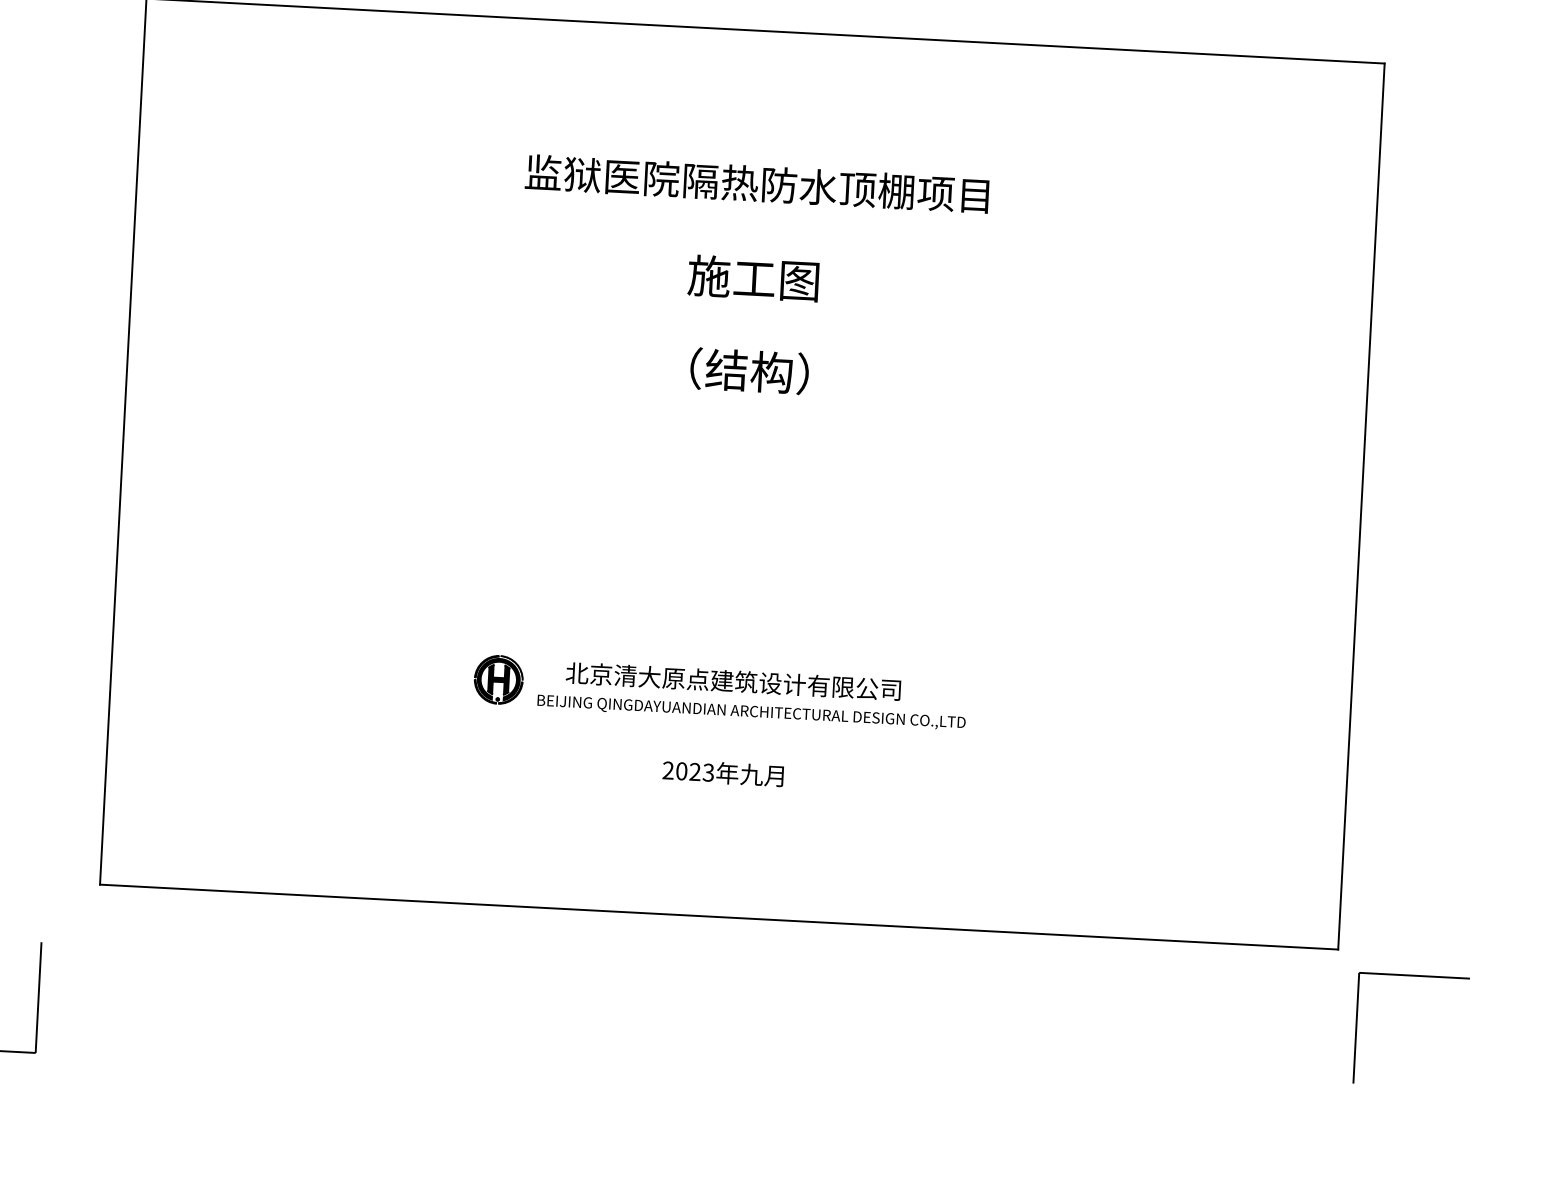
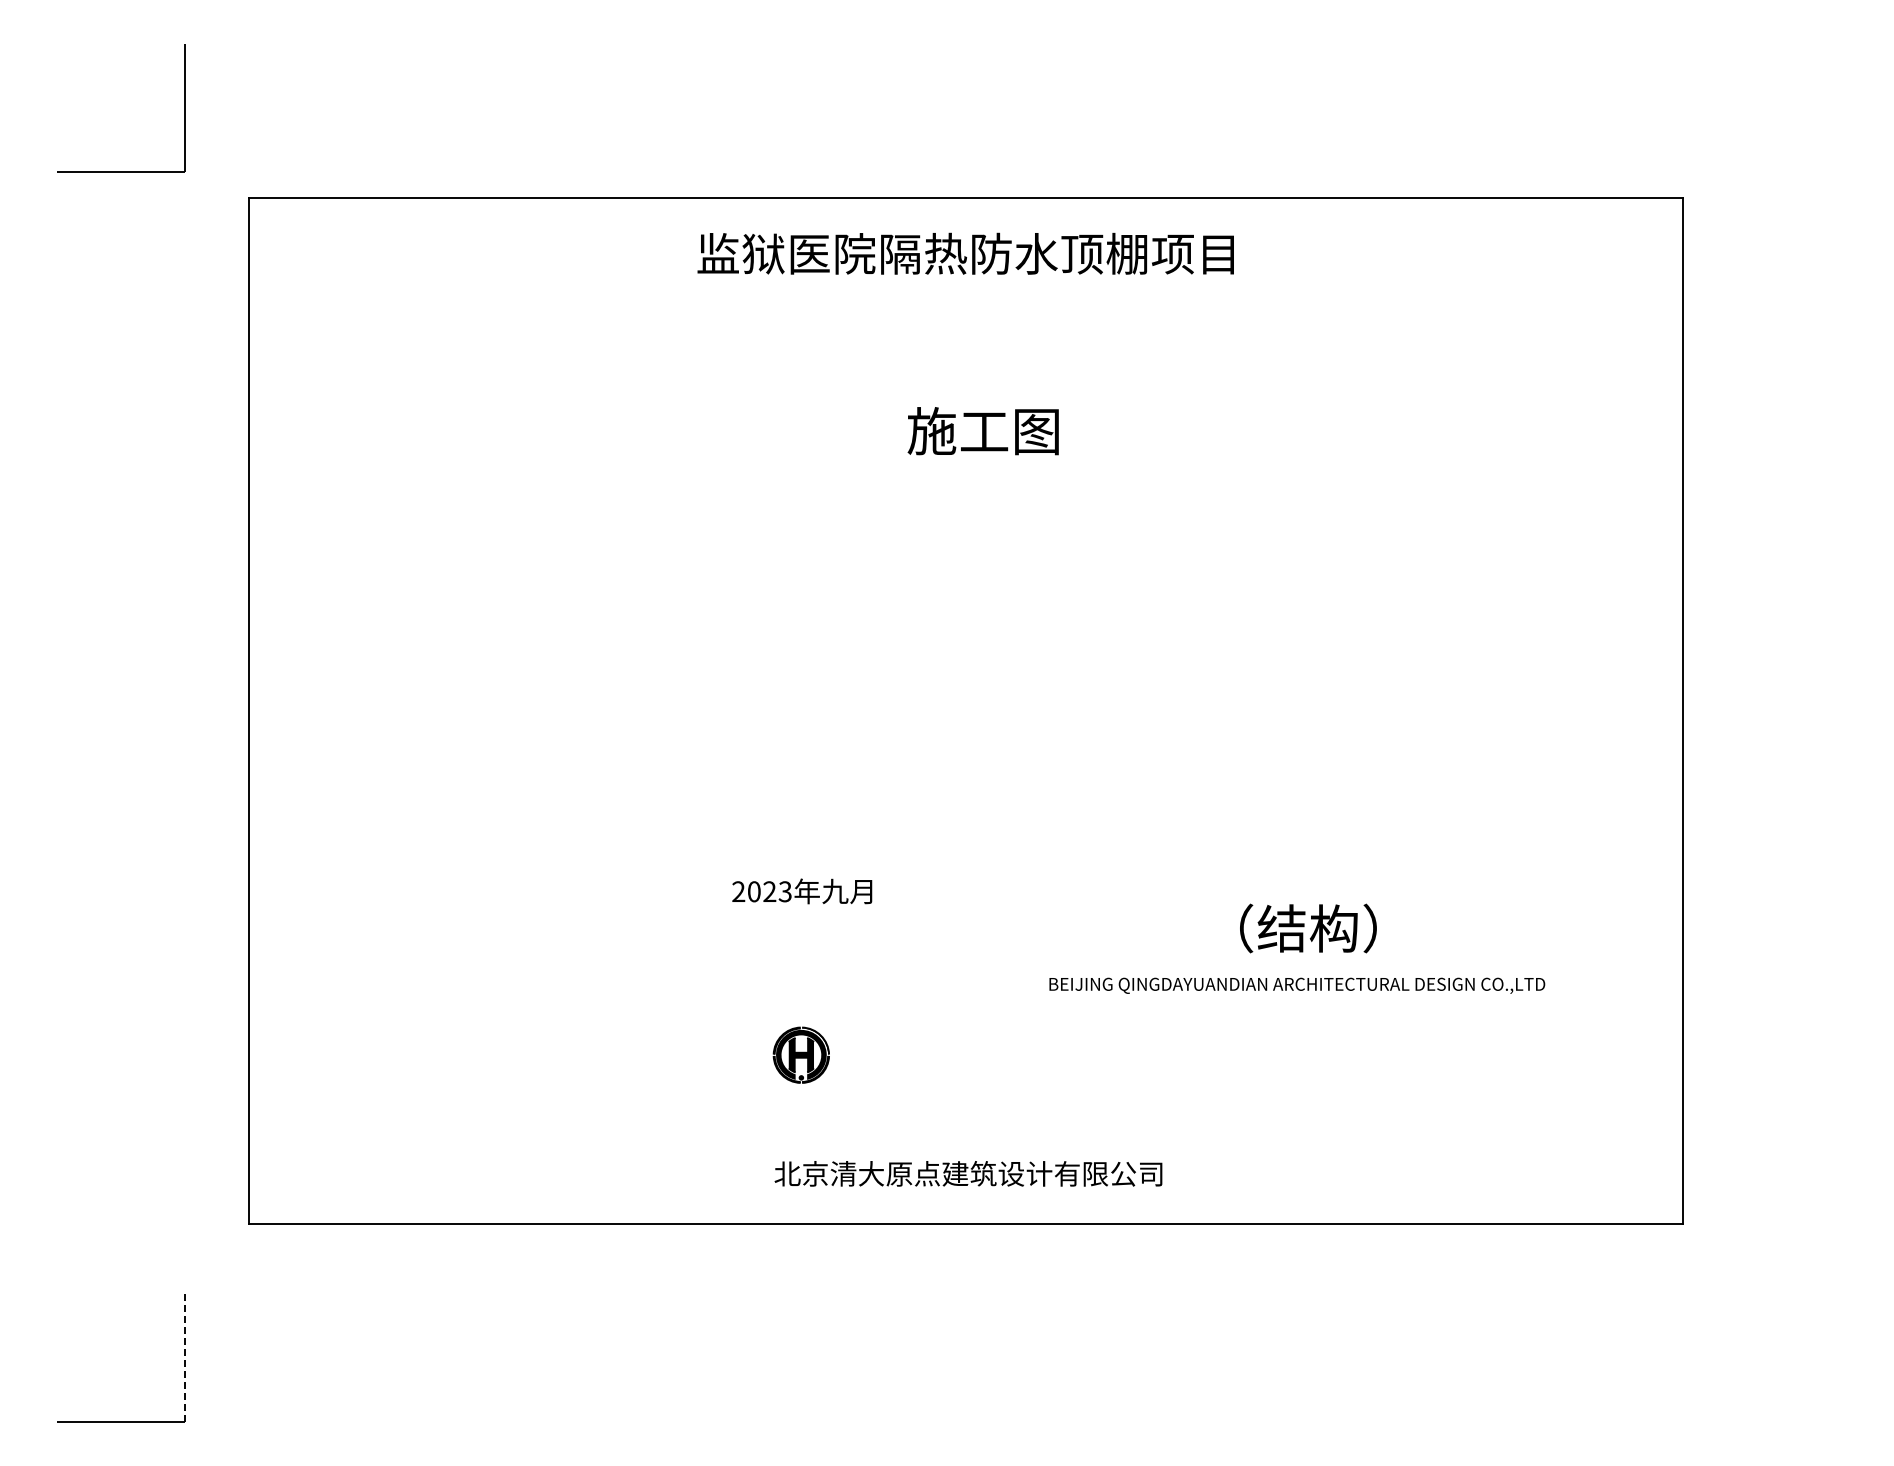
text: (756, 183) -> (965, 253), moved
text: (752, 278) -> (982, 431), moved
text: (749, 371) -> (1308, 928), moved
part: (498, 679) -> (800, 1054), moved
text: (733, 681) -> (968, 1173), moved
text: (751, 712) -> (1297, 985), moved
text: (723, 773) -> (802, 891), moved
part: (1414, 976) -> (1772, 1250), removed
line: (38, 997) -> (185, 1357), solid -> dashed

